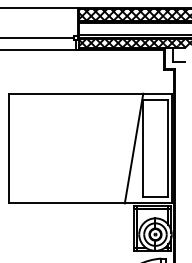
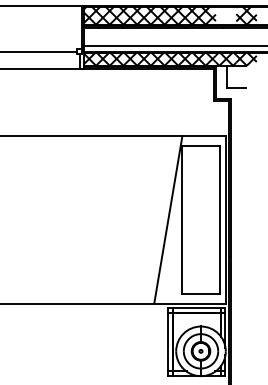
hatch: (171, 14) -> (225, 15), removed

